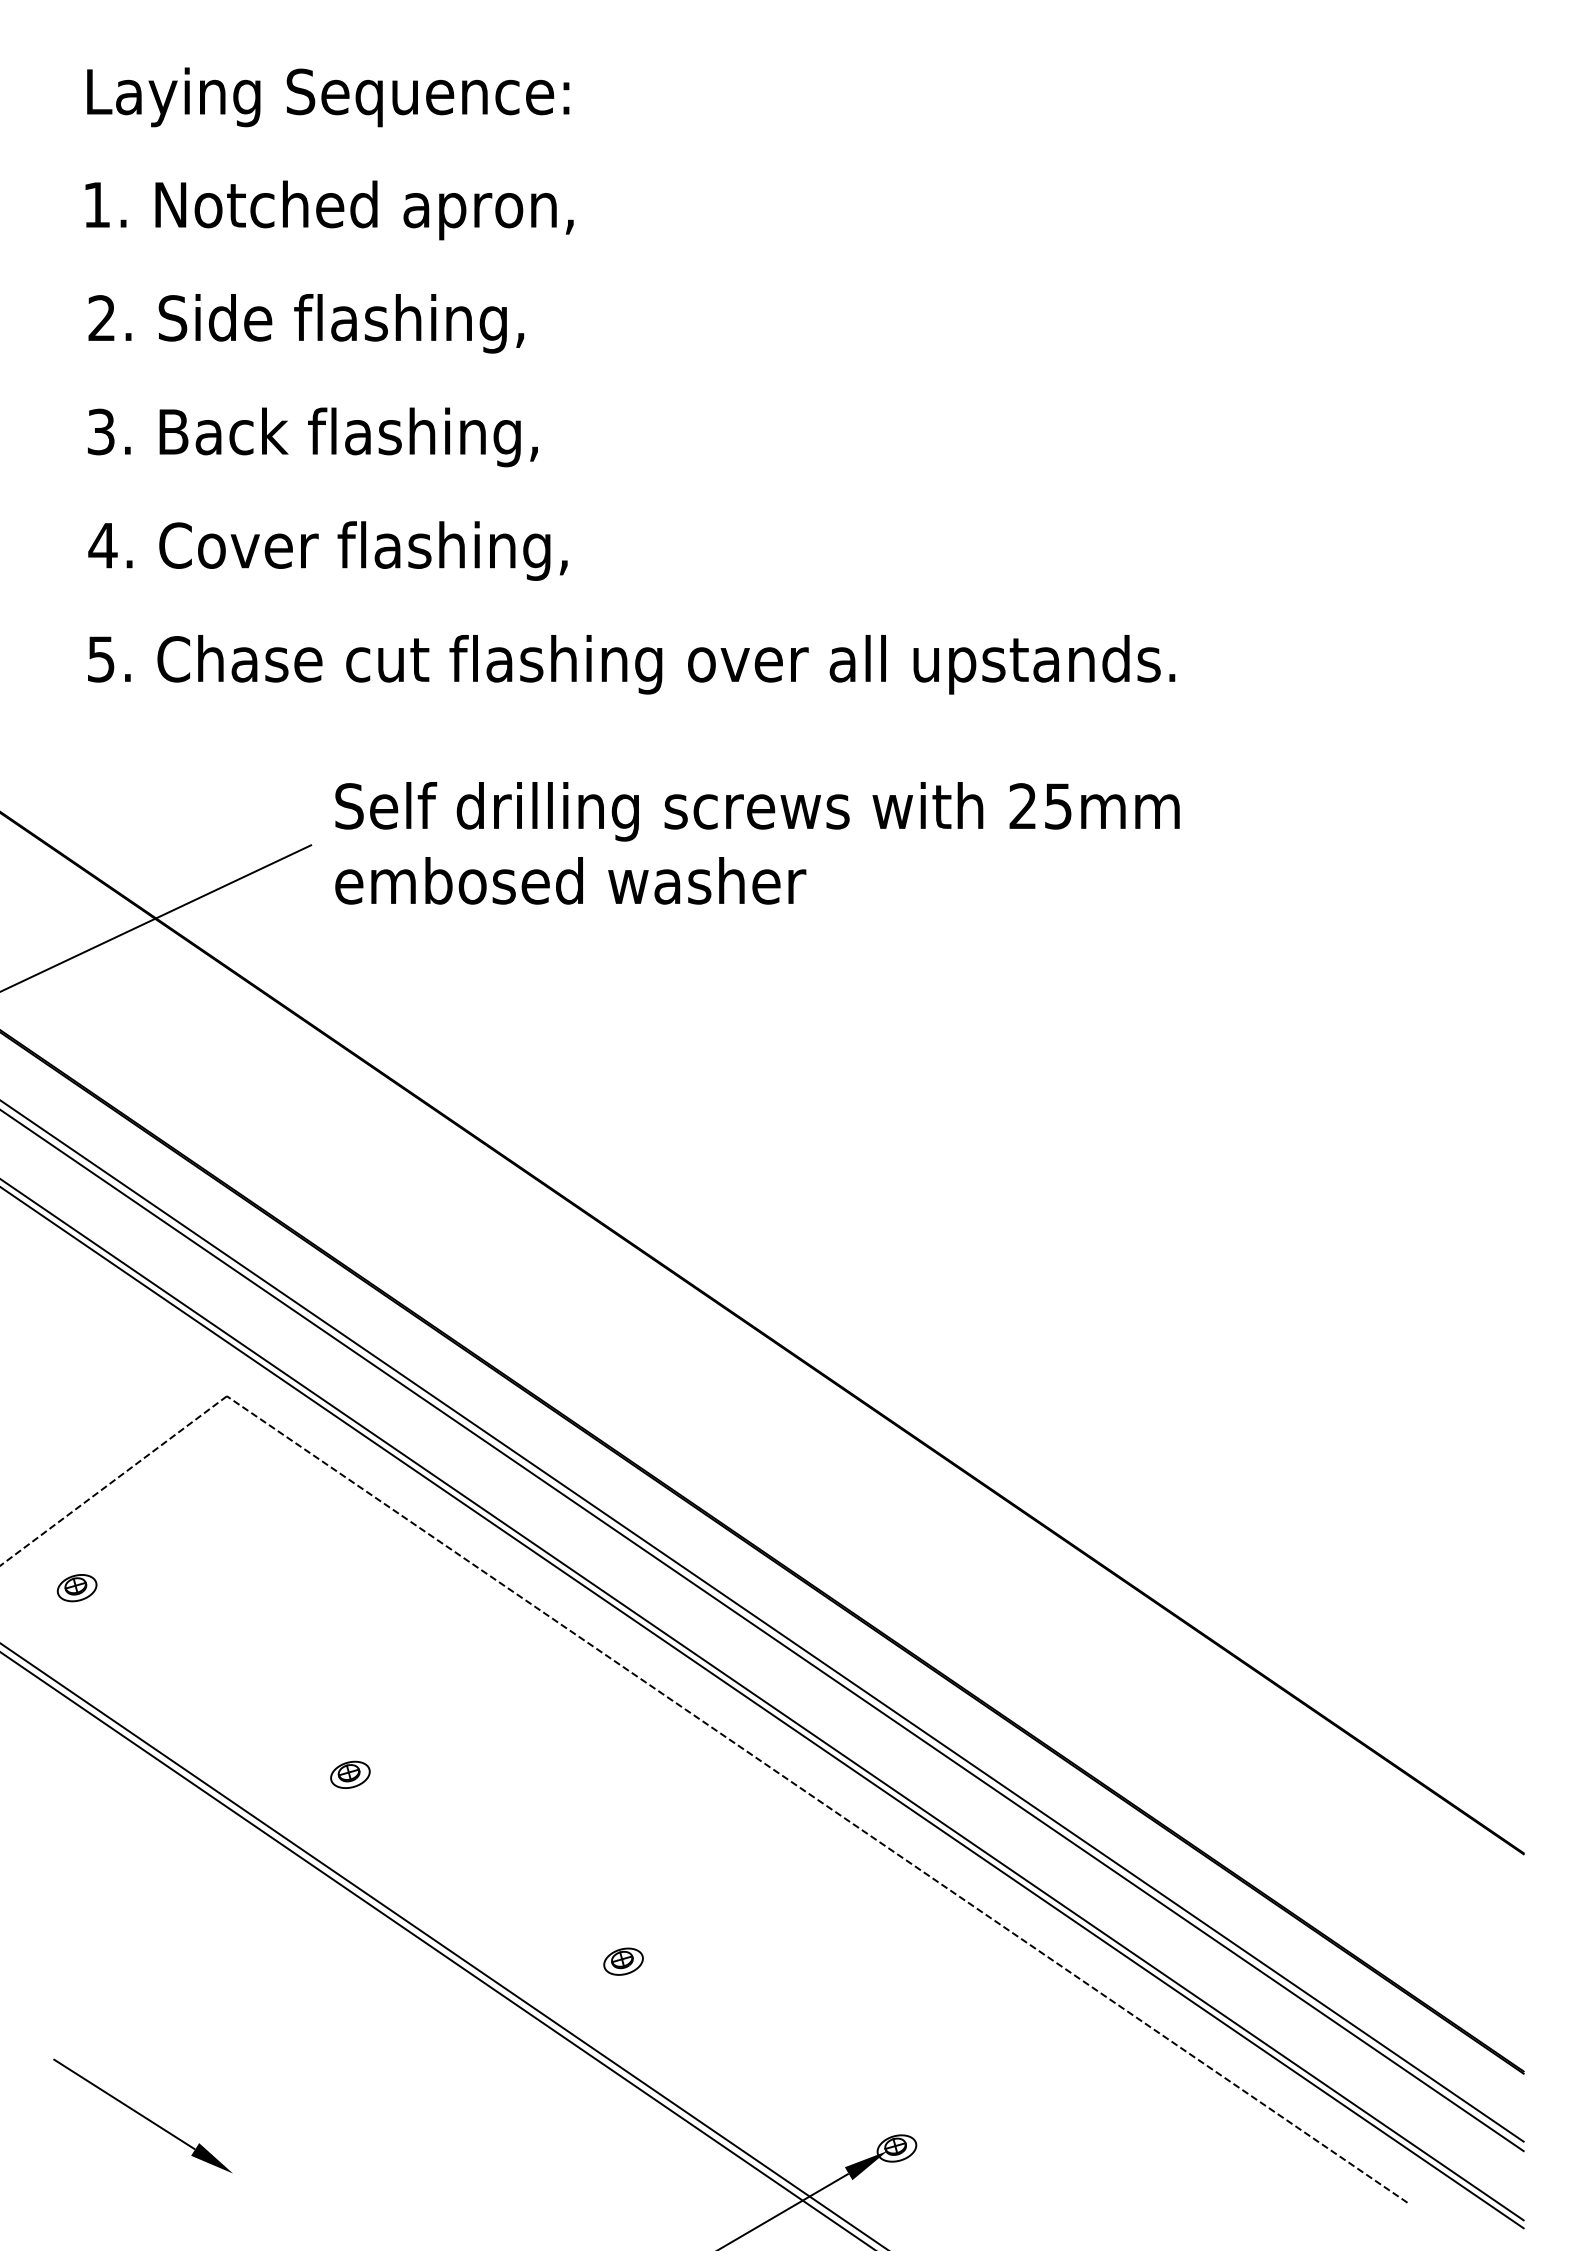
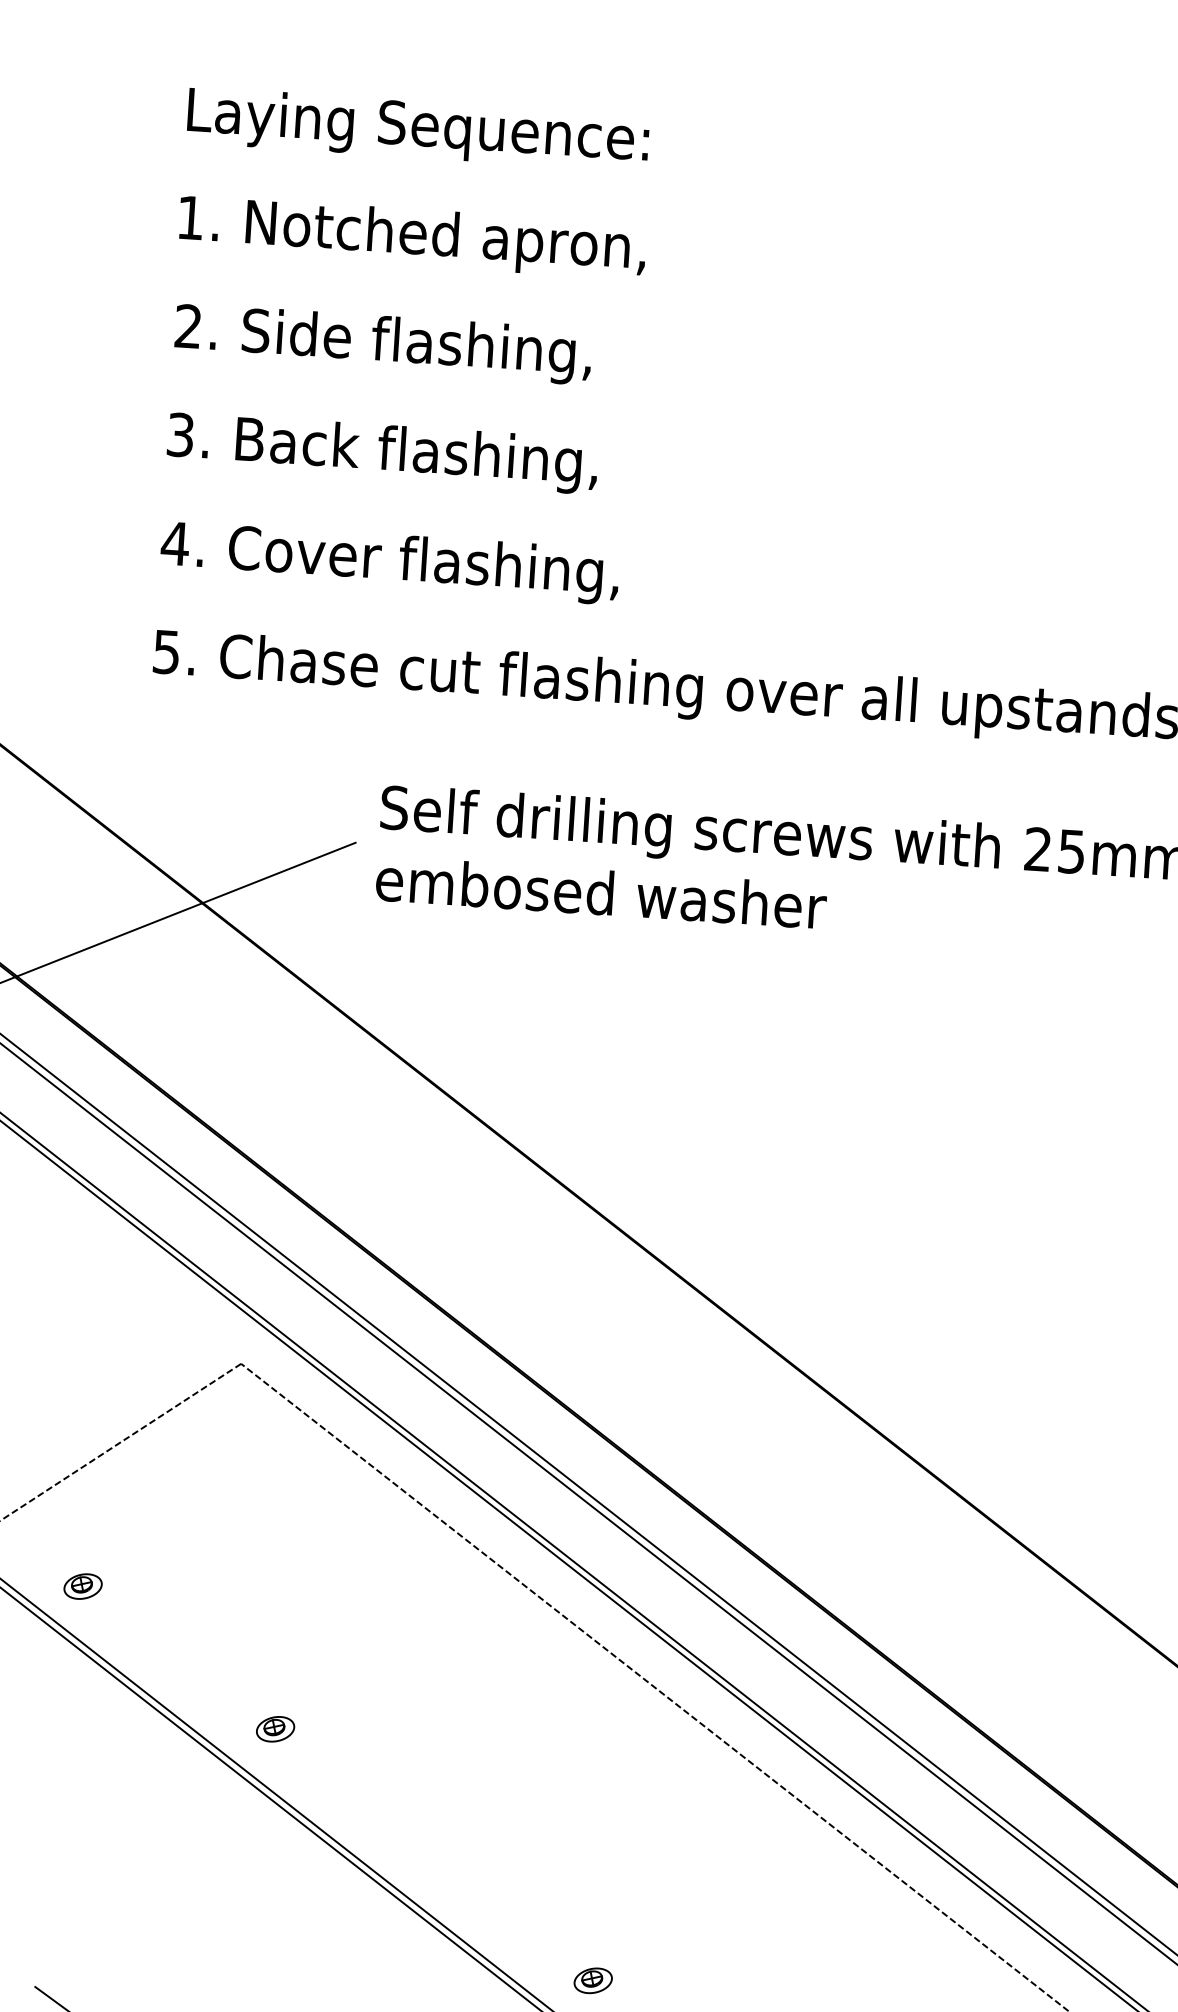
part: (76, 1588) -> (82, 1586), moved
part: (350, 1774) -> (275, 1728), moved
part: (623, 1961) -> (593, 1980), moved

